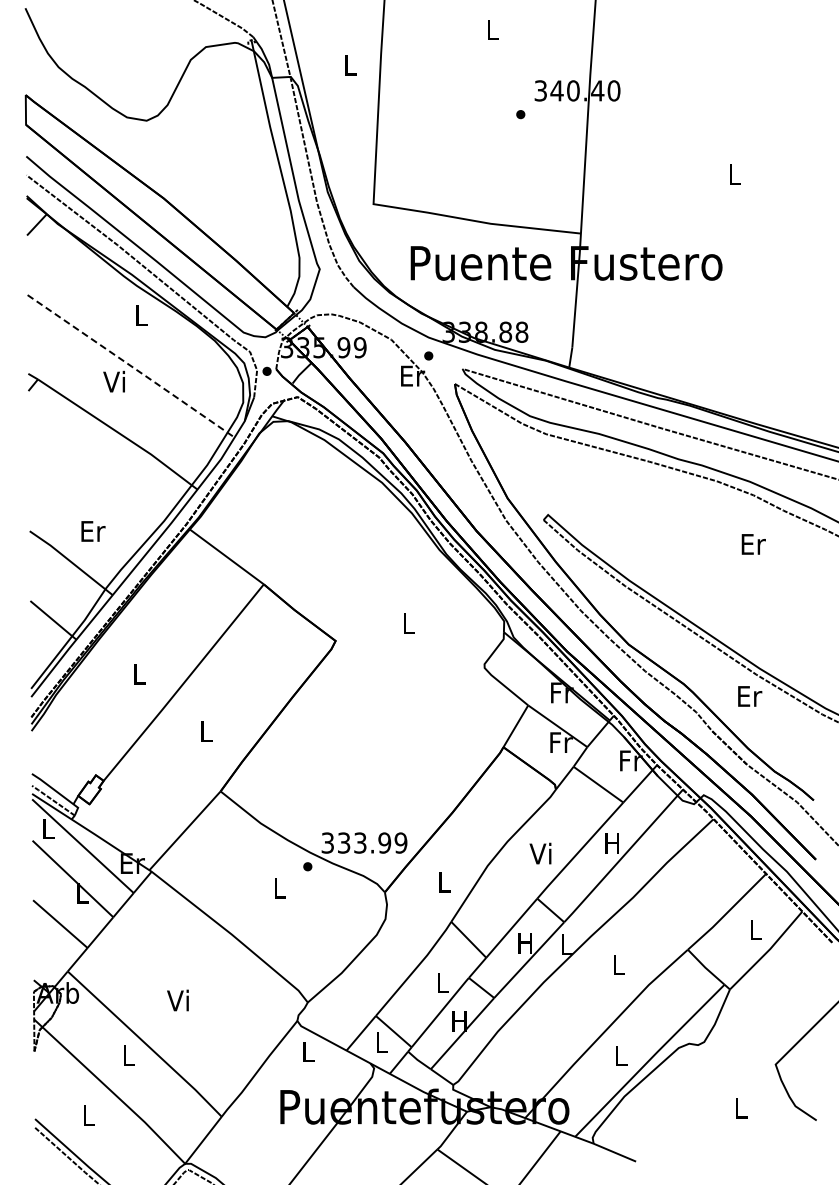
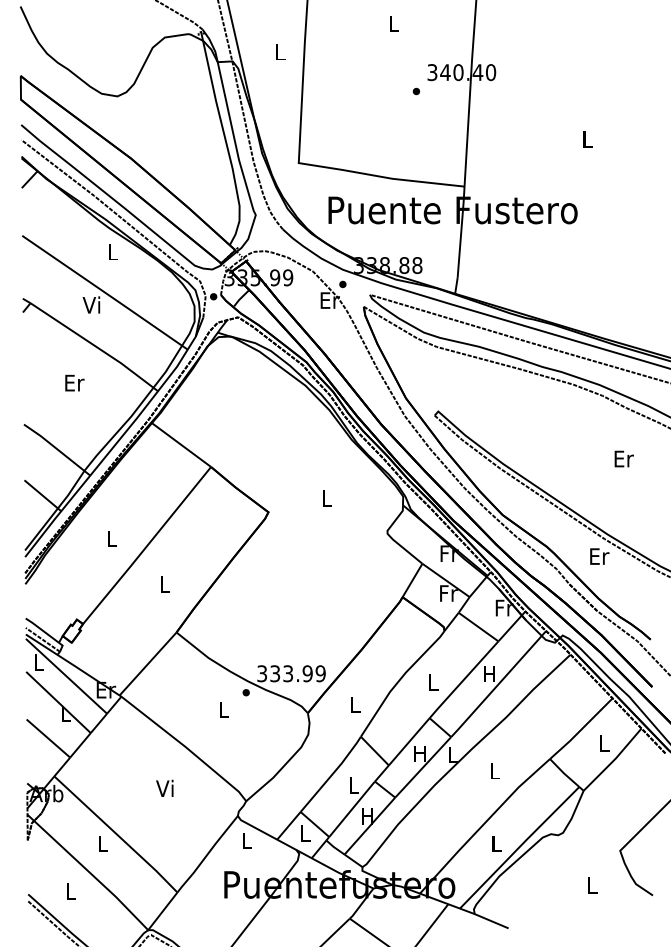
line: (132, 367) -> (106, 293), dashed -> solid
text: (93, 531) -> (74, 383), moved
text: (753, 544) -> (624, 459), moved
text: (540, 853) -> (432, 682), Vi -> L
text: (177, 1000) -> (164, 788), moved

